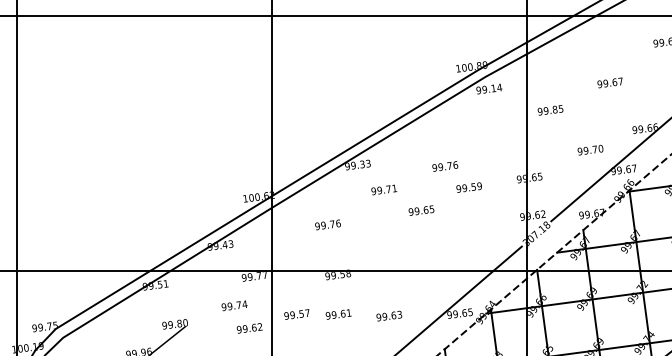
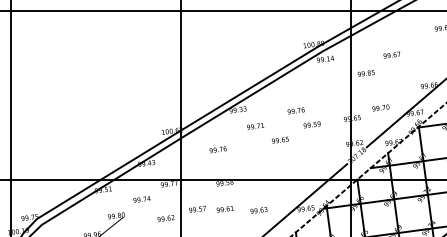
text: (609, 81) -> (391, 54), moved
text: (589, 149) -> (380, 107), moved
text: (233, 305) -> (141, 199), moved

